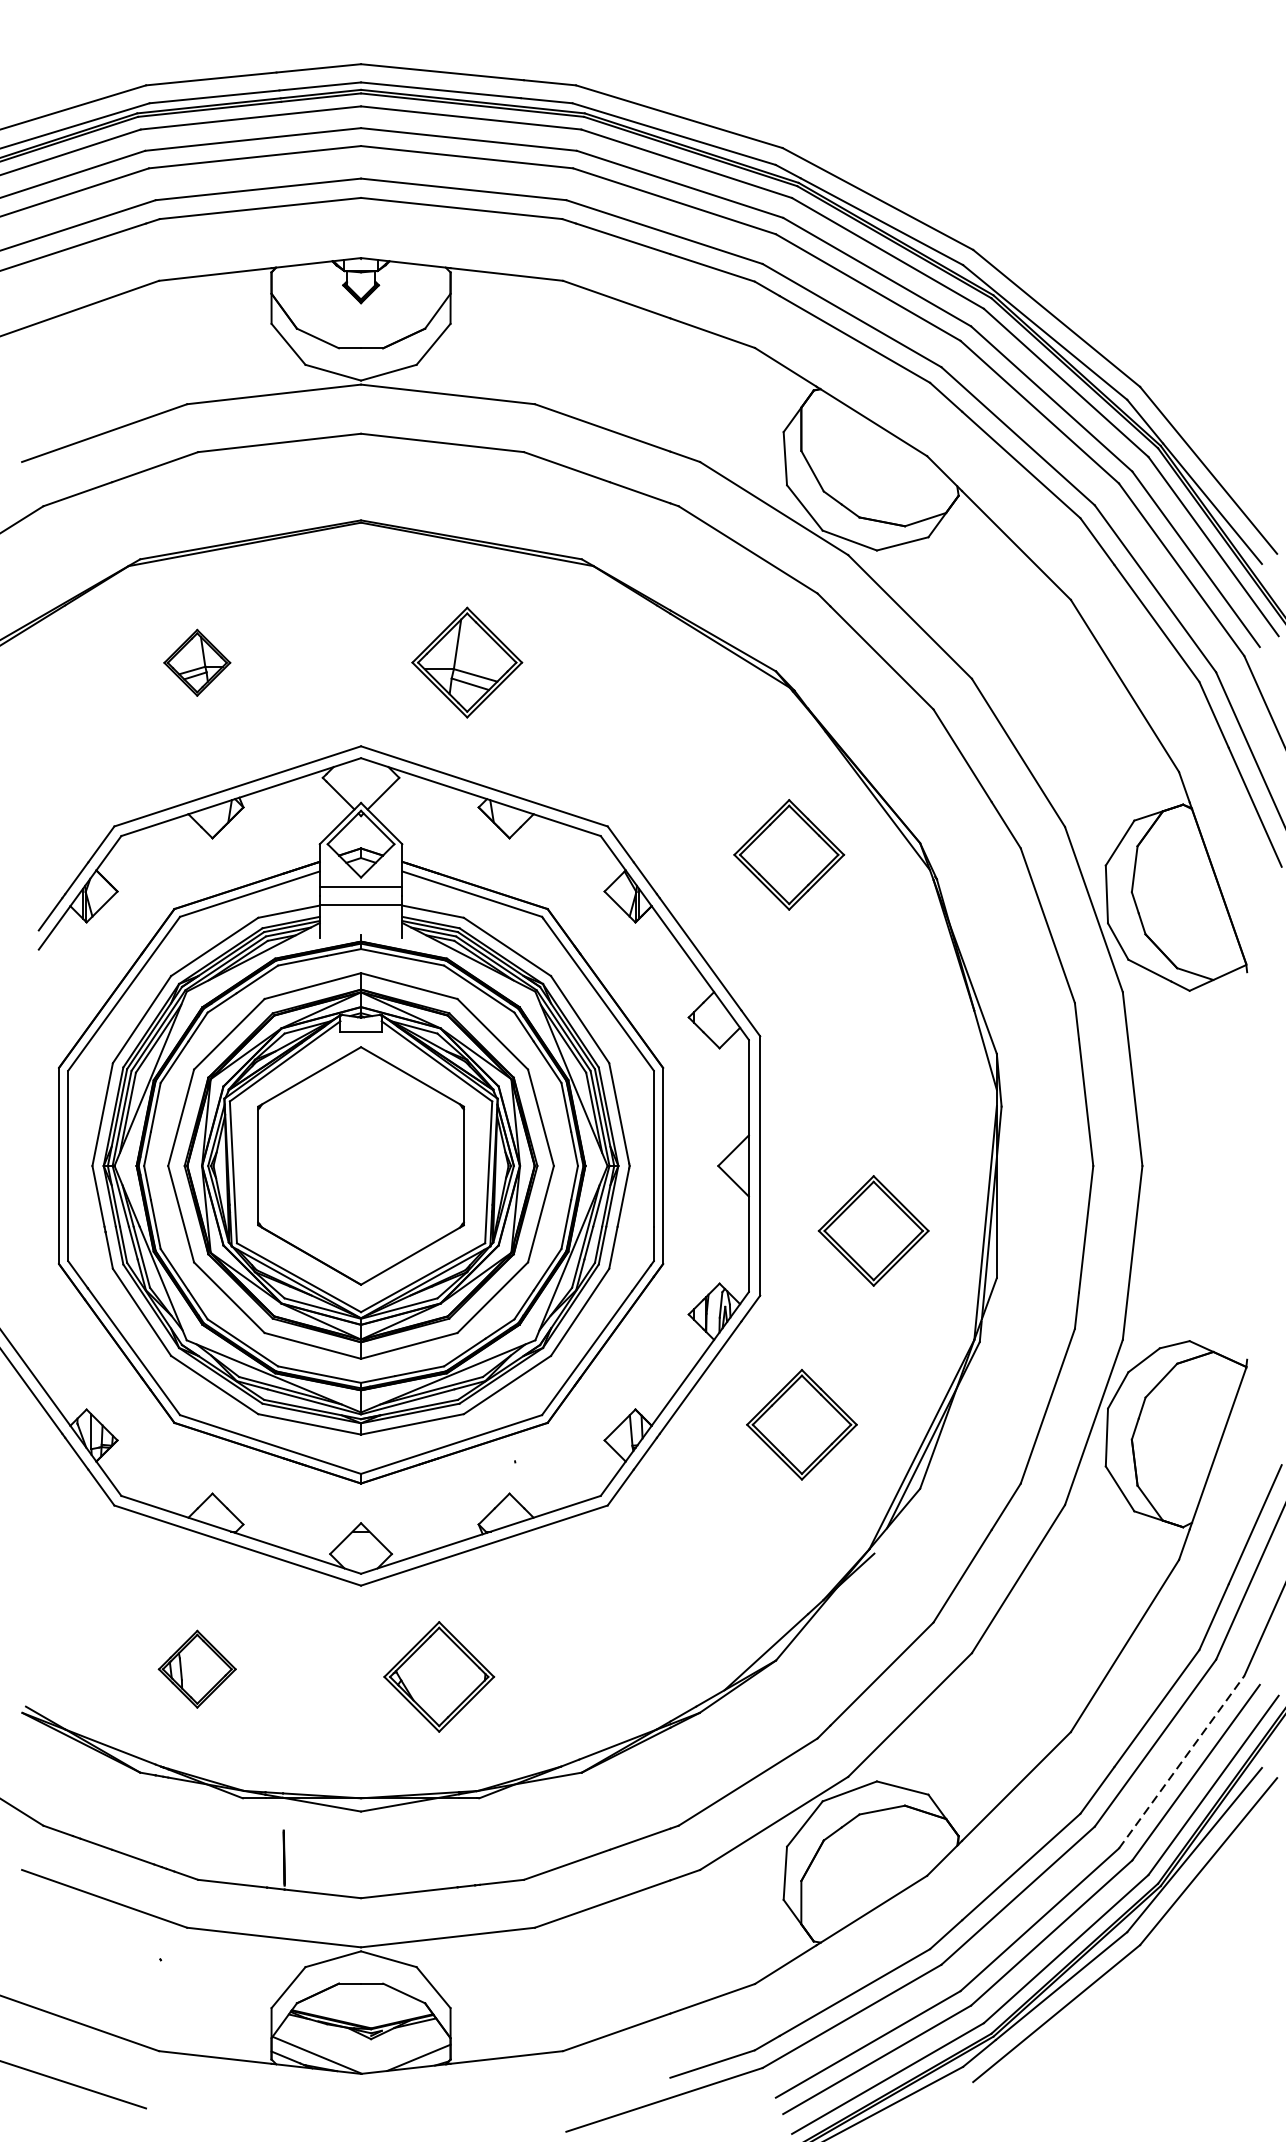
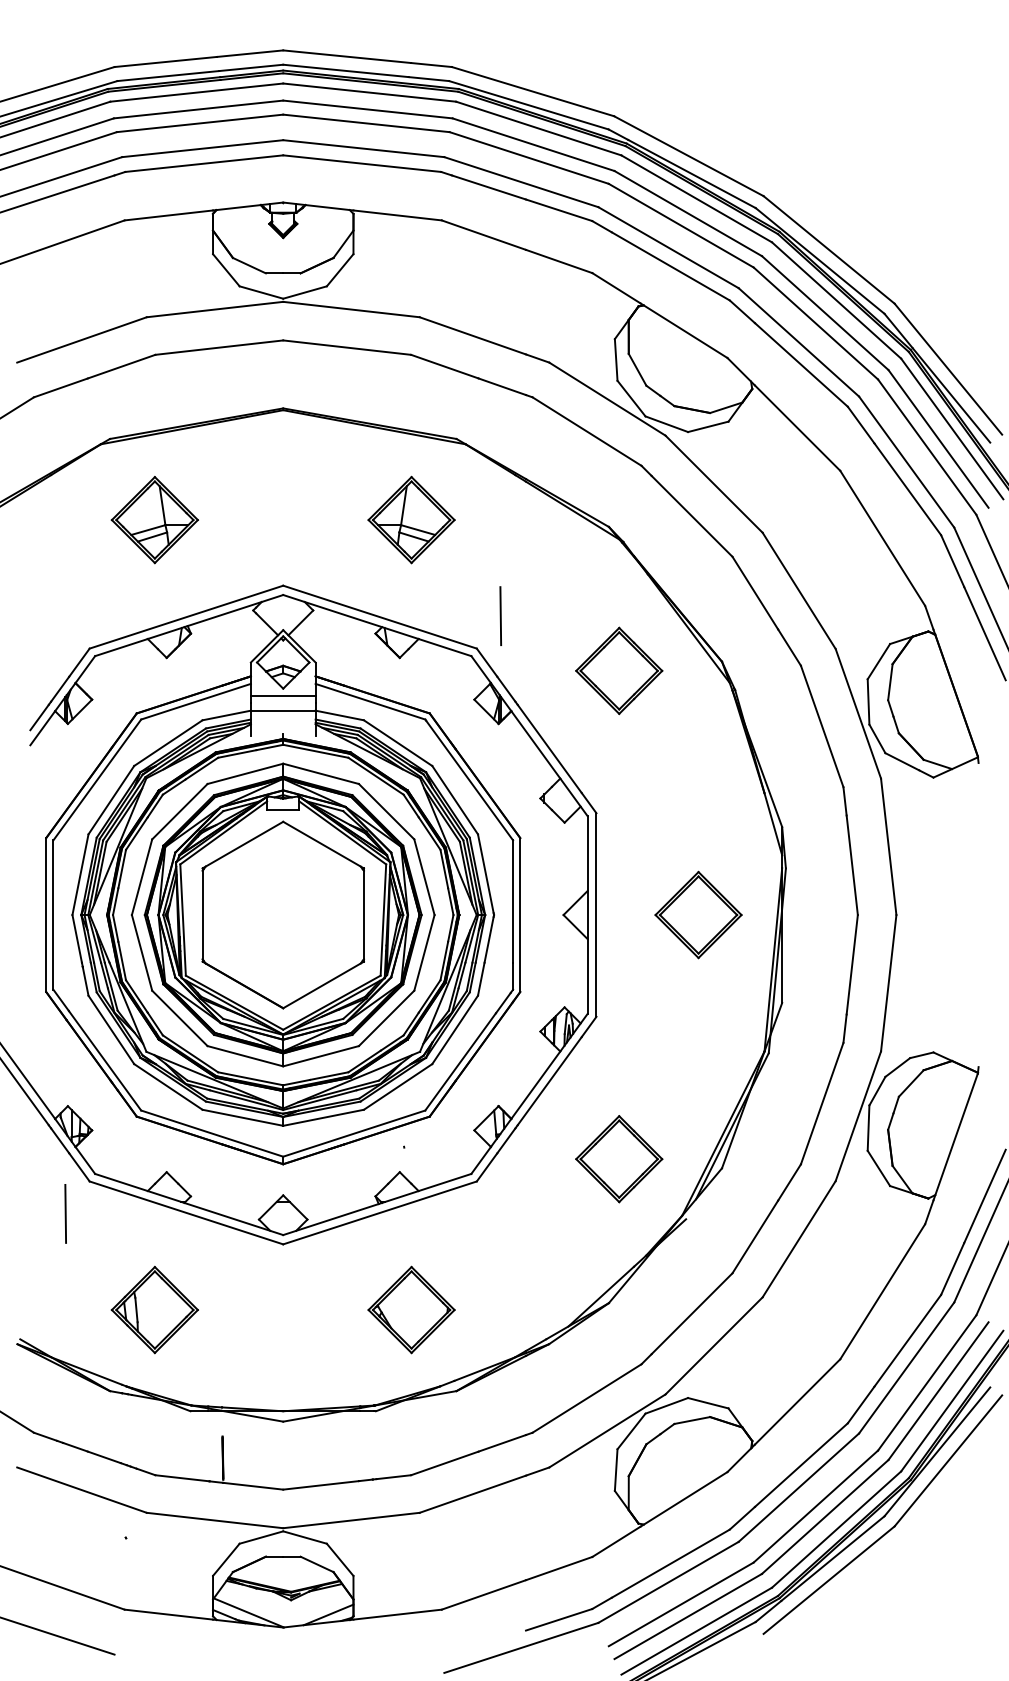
part: (467, 661) -> (411, 519), moved
part: (196, 663) -> (154, 520), size x1.67
line: (637, 784) -> (500, 615), added
part: (873, 1230) -> (698, 914), moved
part: (802, 1425) -> (619, 1159), moved
line: (83, 1546) -> (65, 1213), added
part: (196, 1668) -> (154, 1309), size x1.43
part: (439, 1676) -> (411, 1309), moved
line: (1182, 1761) -> (927, 1382), dashed -> solid

